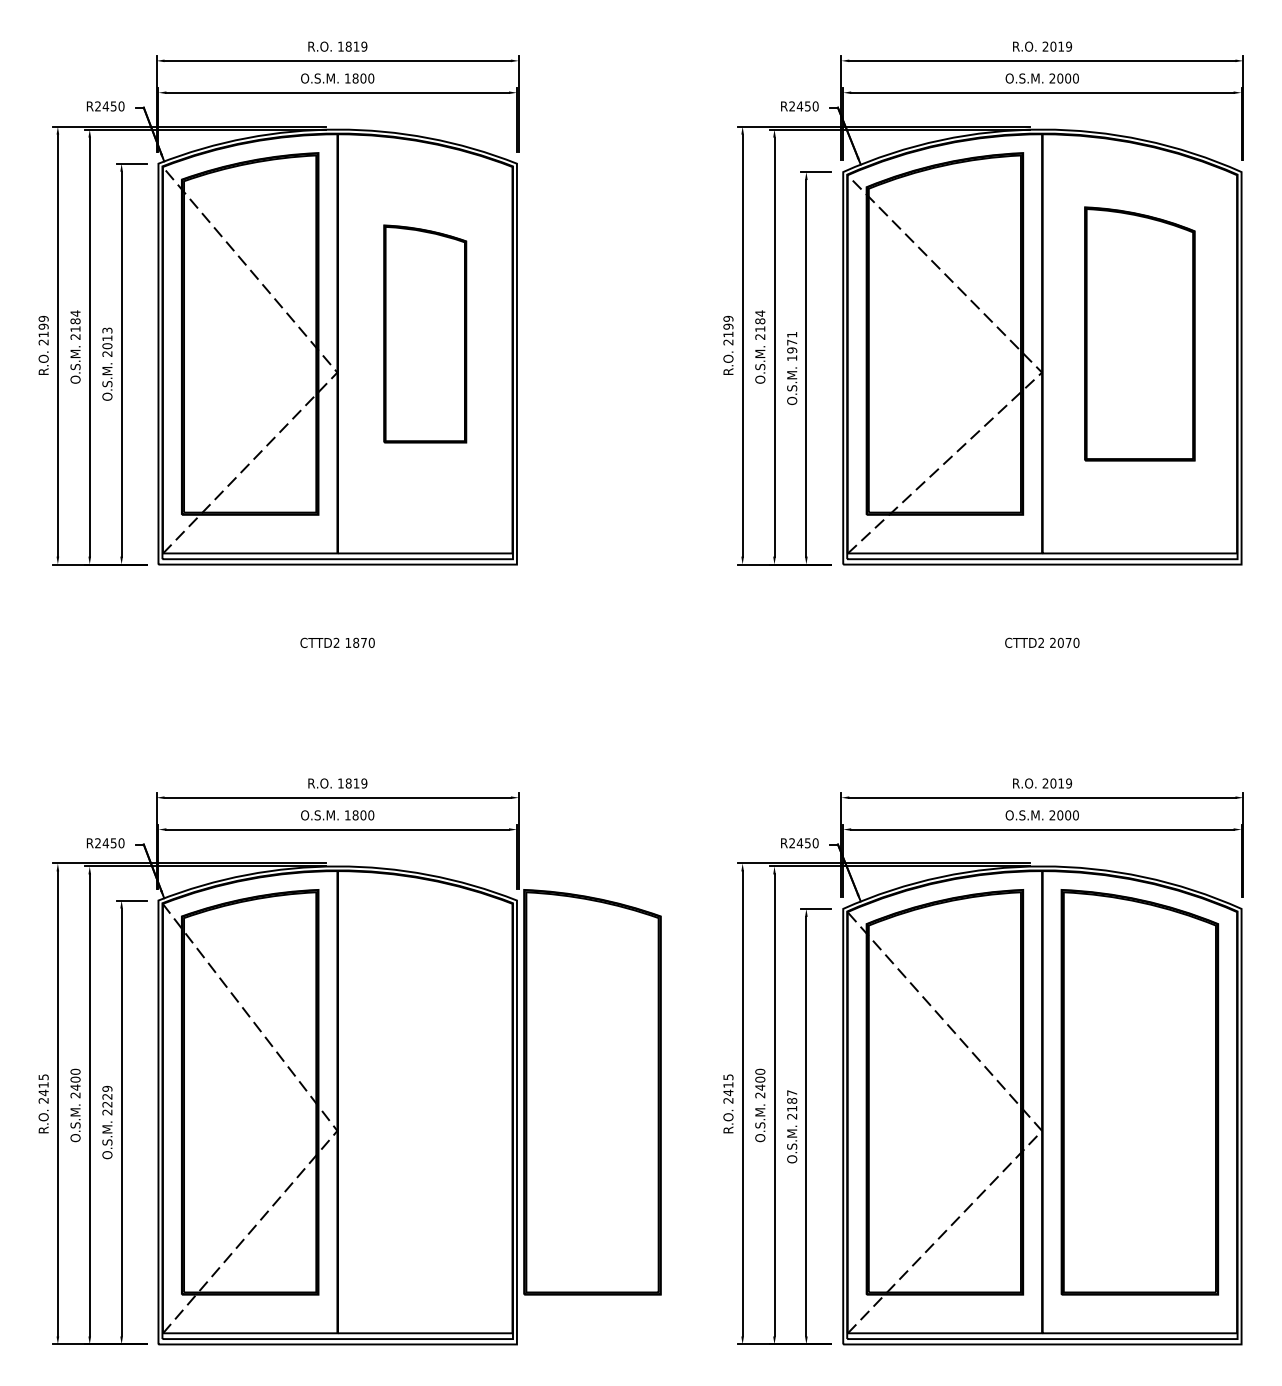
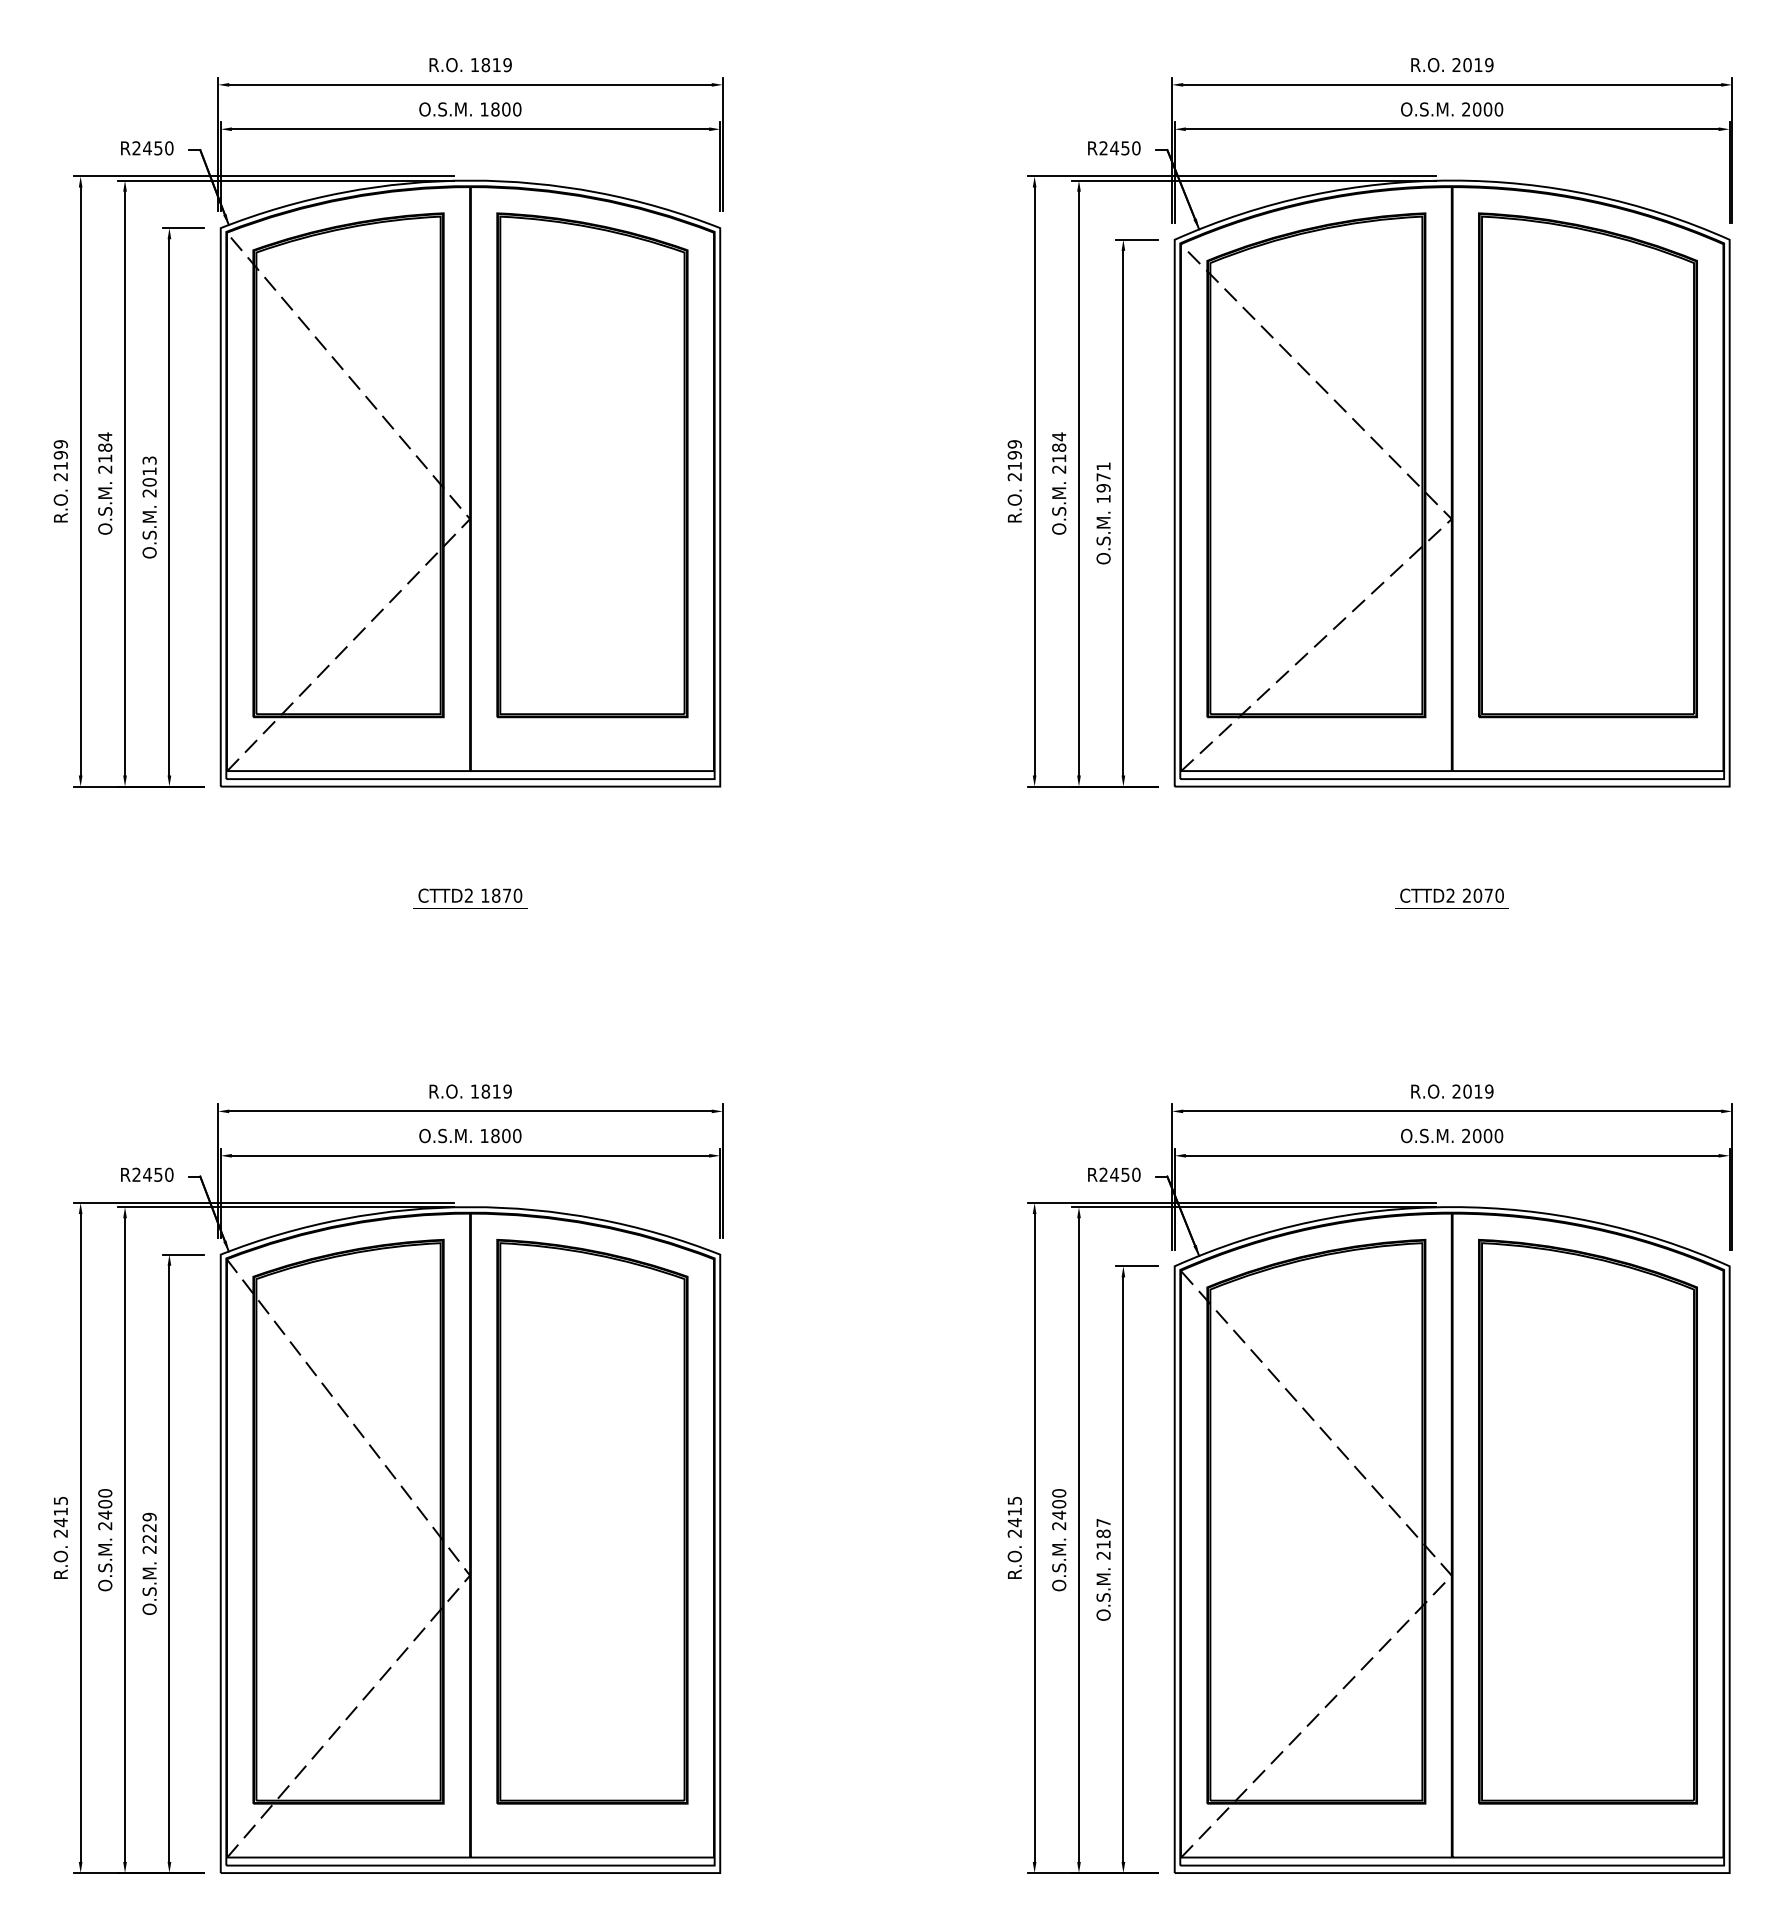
part: (425, 334) -> (592, 465), size x1.67
part: (1139, 334) -> (1587, 465), size x1.43
part: (592, 1092) -> (592, 1521), moved

